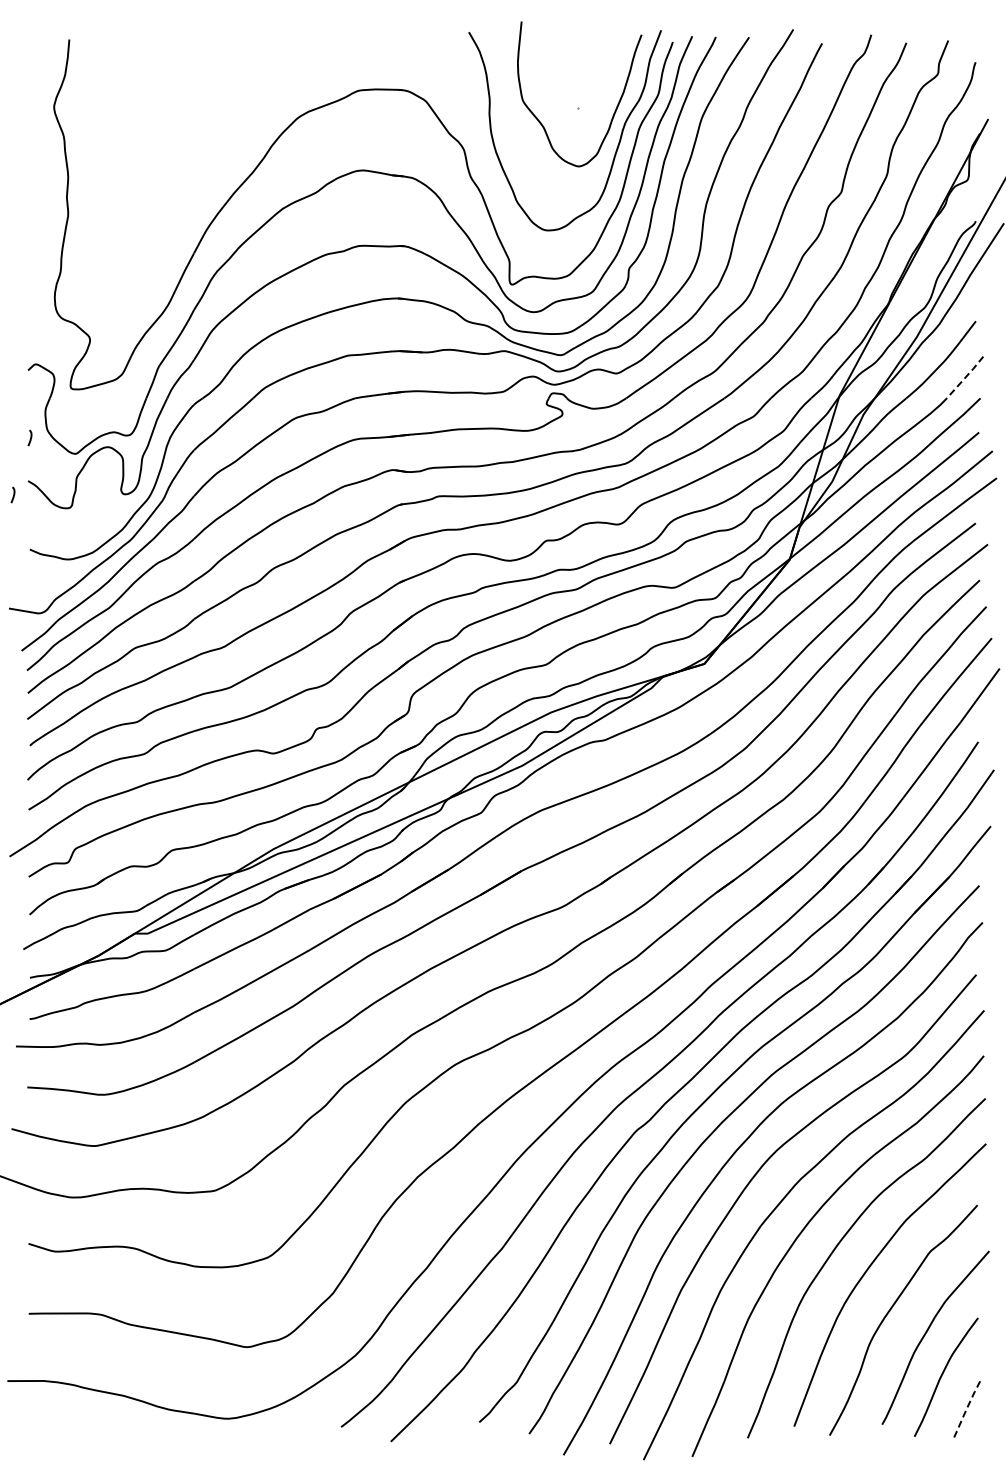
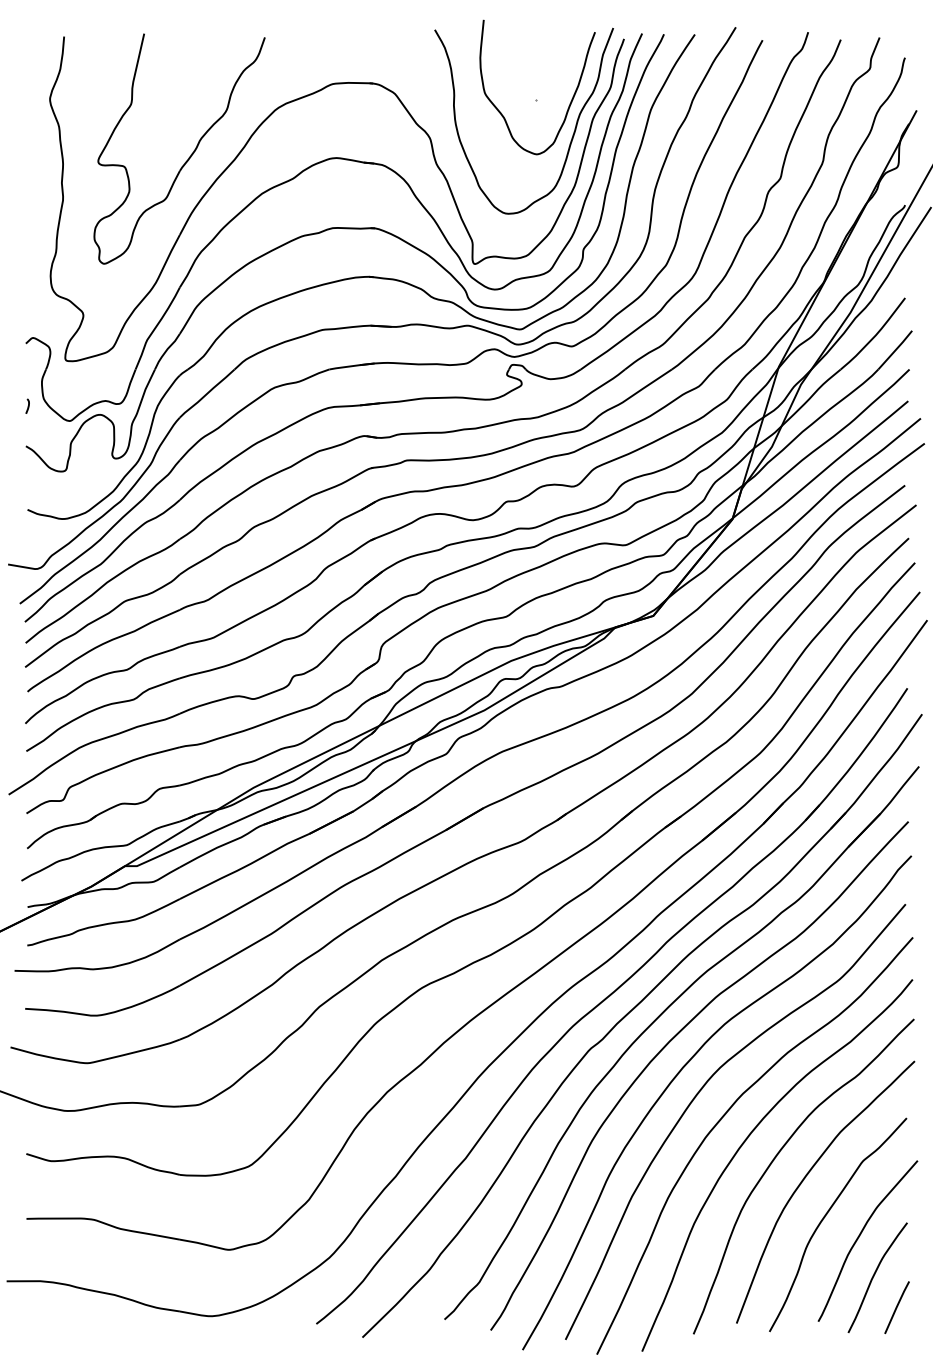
part: (204, 168) -> (189, 156), added
line: (965, 377) -> (895, 350), dashed -> solid
curve: (13, 494) -> (12, 458), removed
line: (966, 1409) -> (896, 1307), dashed -> solid

